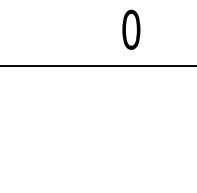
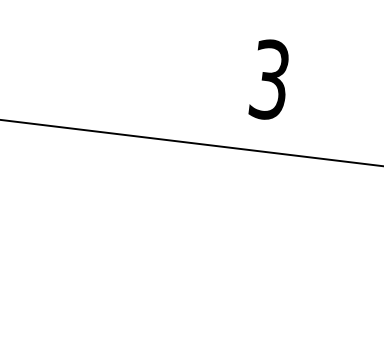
text: (131, 29) -> (270, 79), 0 -> 3

